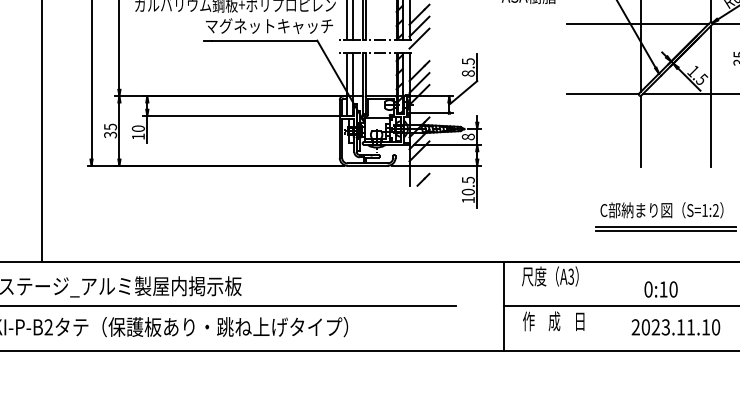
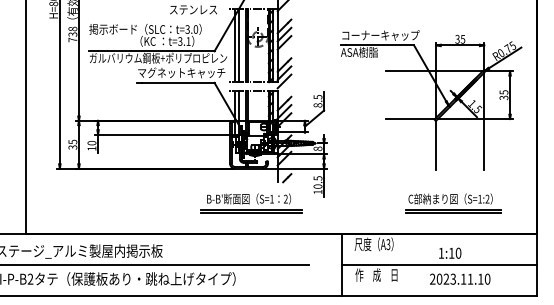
part: (371, 216) -> (251, 203), added
text: (648, 288) -> (441, 252), 0:10 -> 1:10

